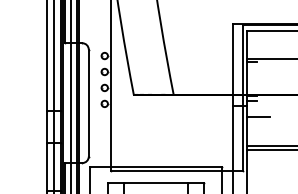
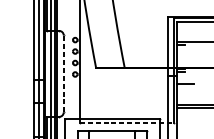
line: (88, 103) -> (63, 74), solid -> dashed
line: (177, 171) -> (127, 122), solid -> dashed

